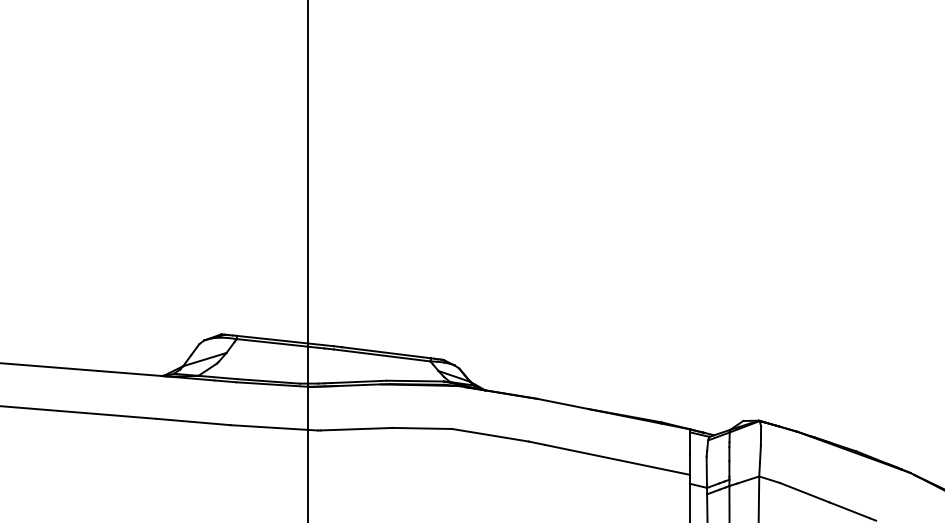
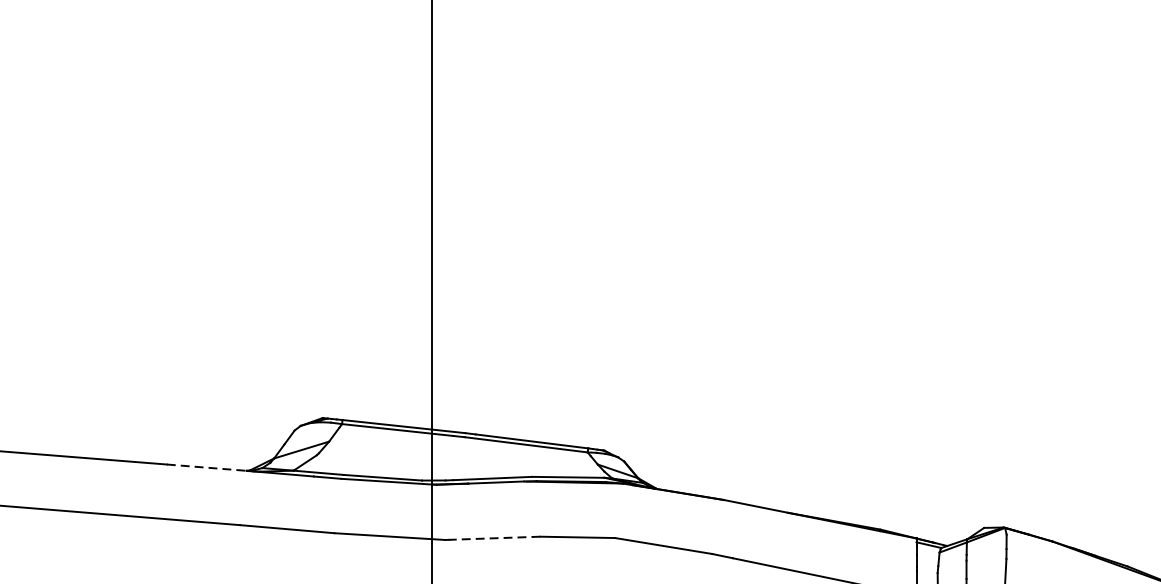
line: (130, 373) -> (207, 467), solid -> dashed
line: (356, 429) -> (493, 538), solid -> dashed

